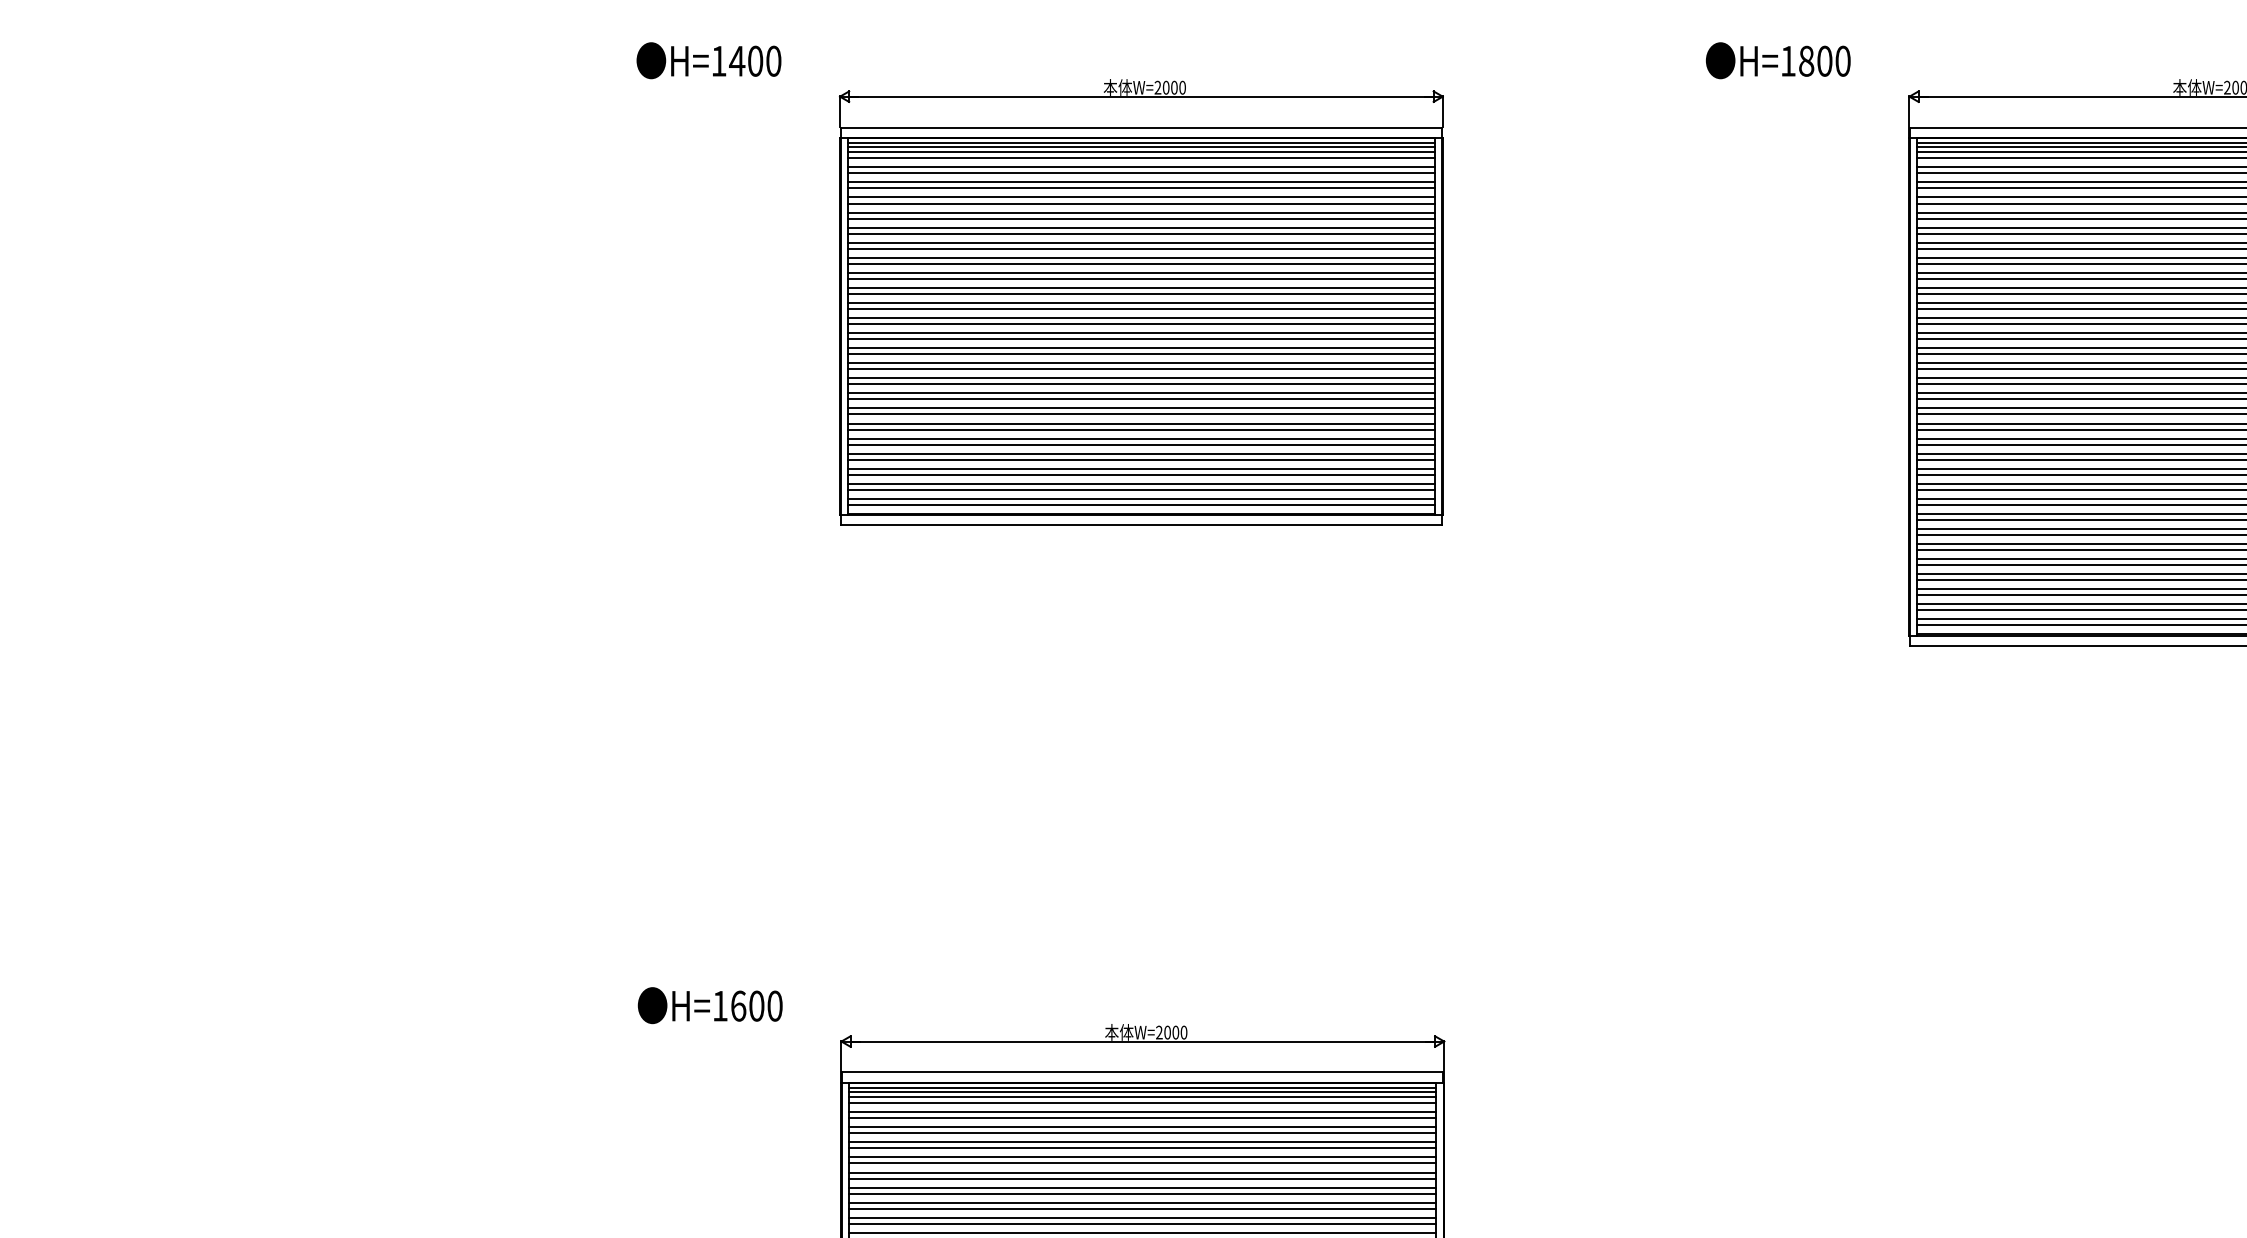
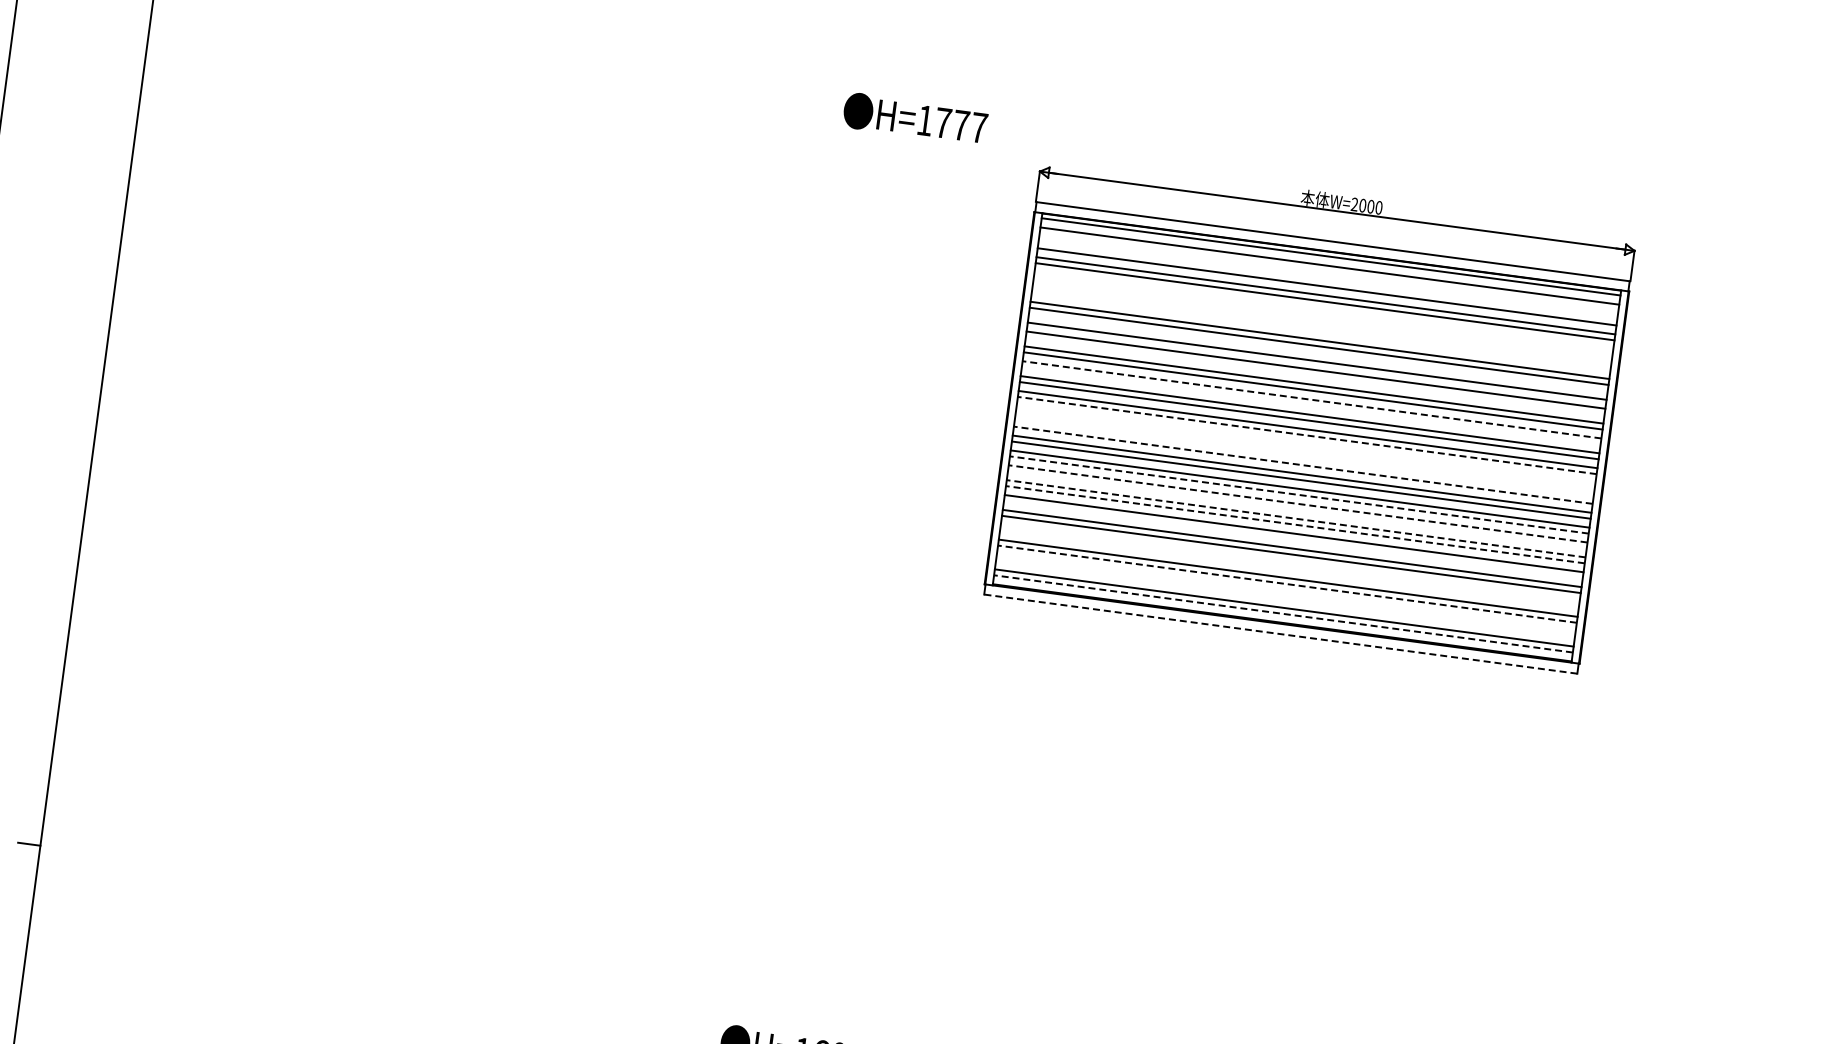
text: (755, 60) -> (961, 124), H=1400 -> H=1777
line: (1141, 147) -> (1330, 261), removed
line: (1141, 158) -> (1329, 272), removed
line: (1141, 167) -> (1327, 281), removed
line: (1141, 197) -> (1324, 310), removed
line: (1141, 203) -> (1323, 316), removed
line: (1141, 212) -> (1322, 325), removed
line: (1141, 218) -> (1321, 331), removed
line: (1141, 242) -> (1318, 355), removed
line: (1141, 263) -> (1315, 375), removed
line: (1140, 287) -> (1311, 399), solid -> dashed
line: (1141, 293) -> (1311, 405), removed
line: (1140, 324) -> (1306, 435), solid -> dashed
line: (1141, 333) -> (1306, 444), removed
line: (1141, 339) -> (1305, 450), removed
line: (1141, 348) -> (1304, 459), removed
line: (1140, 354) -> (1302, 465), solid -> dashed
line: (1140, 384) -> (1298, 495), solid -> dashed
line: (1140, 393) -> (1297, 503), solid -> dashed
line: (1141, 399) -> (1297, 509), removed
line: (1140, 408) -> (1295, 518), solid -> dashed
line: (1140, 414) -> (1294, 524), solid -> dashed
line: (1141, 429) -> (1293, 539), removed
line: (1141, 453) -> (1290, 563), removed
line: (1141, 459) -> (1289, 569), removed
line: (1140, 474) -> (1286, 583), solid -> dashed
line: (1141, 483) -> (1286, 592), removed
line: (1141, 489) -> (1285, 598), removed
line: (1140, 504) -> (1282, 613), solid -> dashed
line: (1141, 525) -> (1280, 634), solid -> dashed

